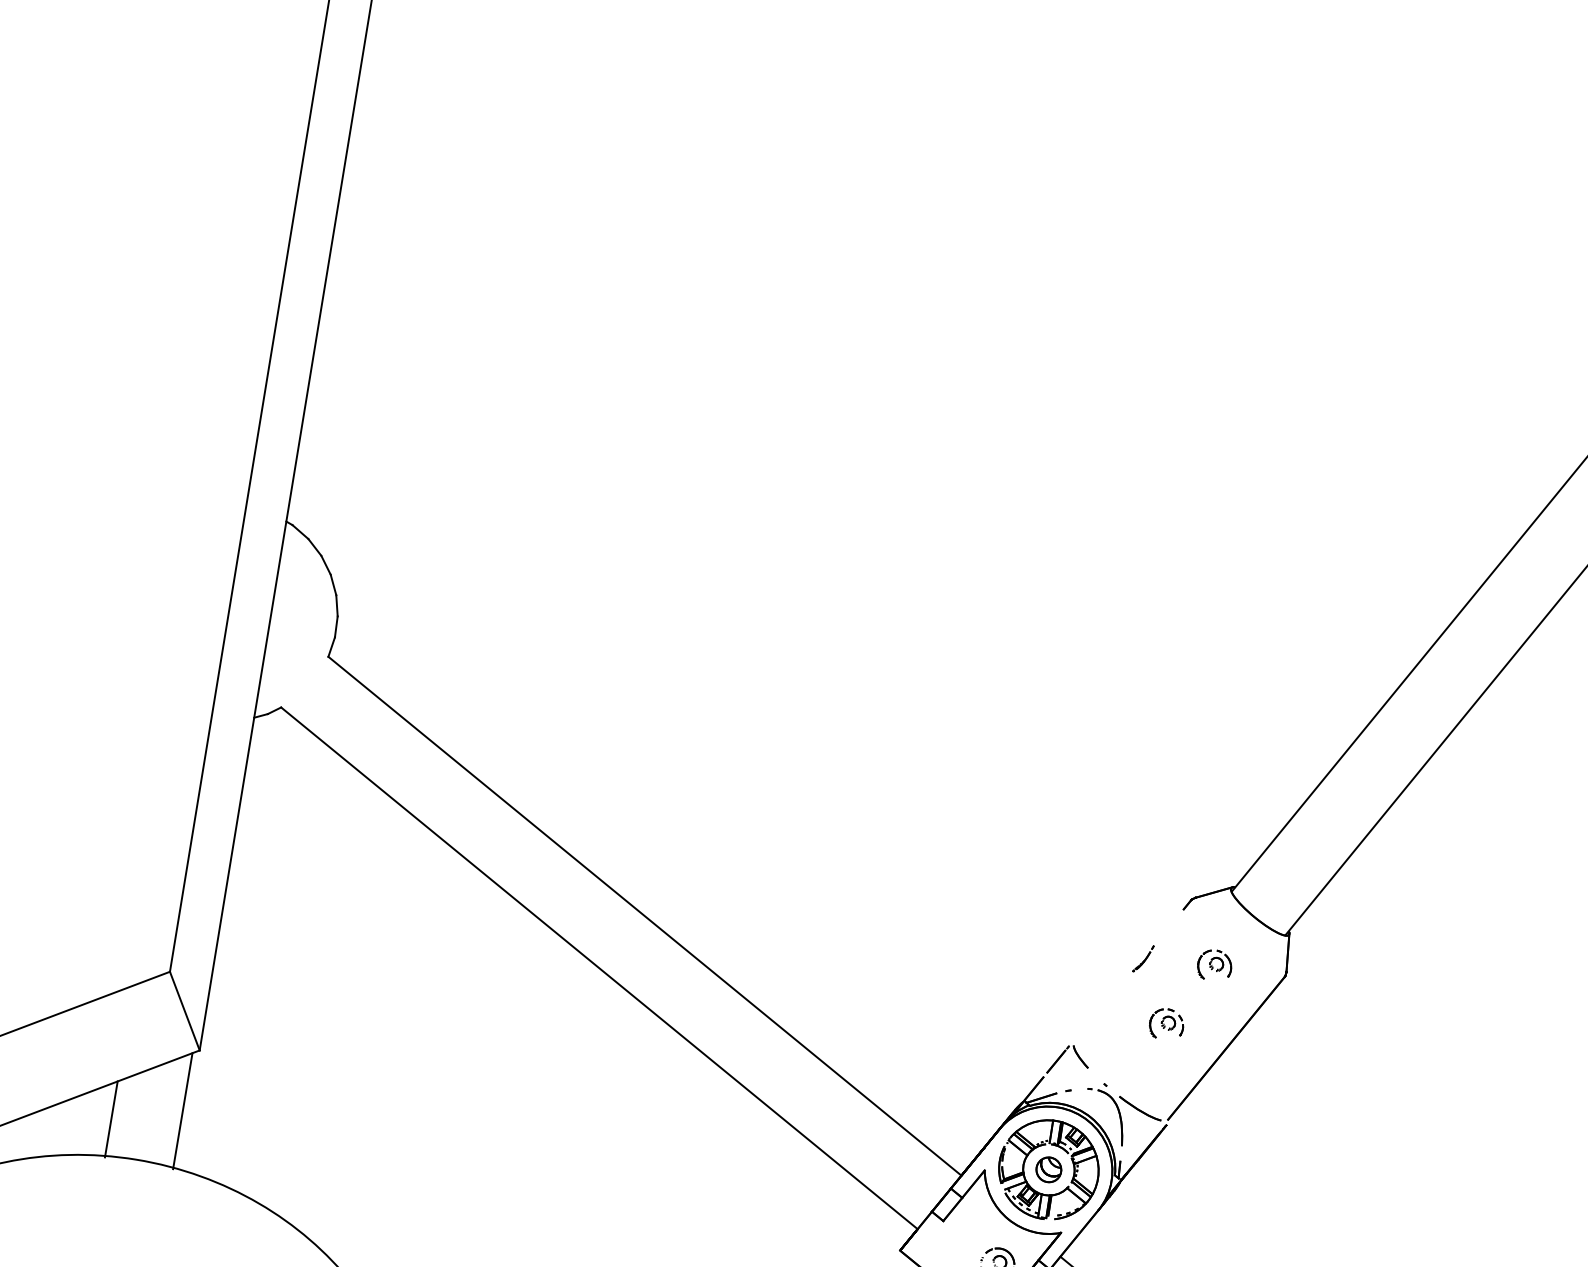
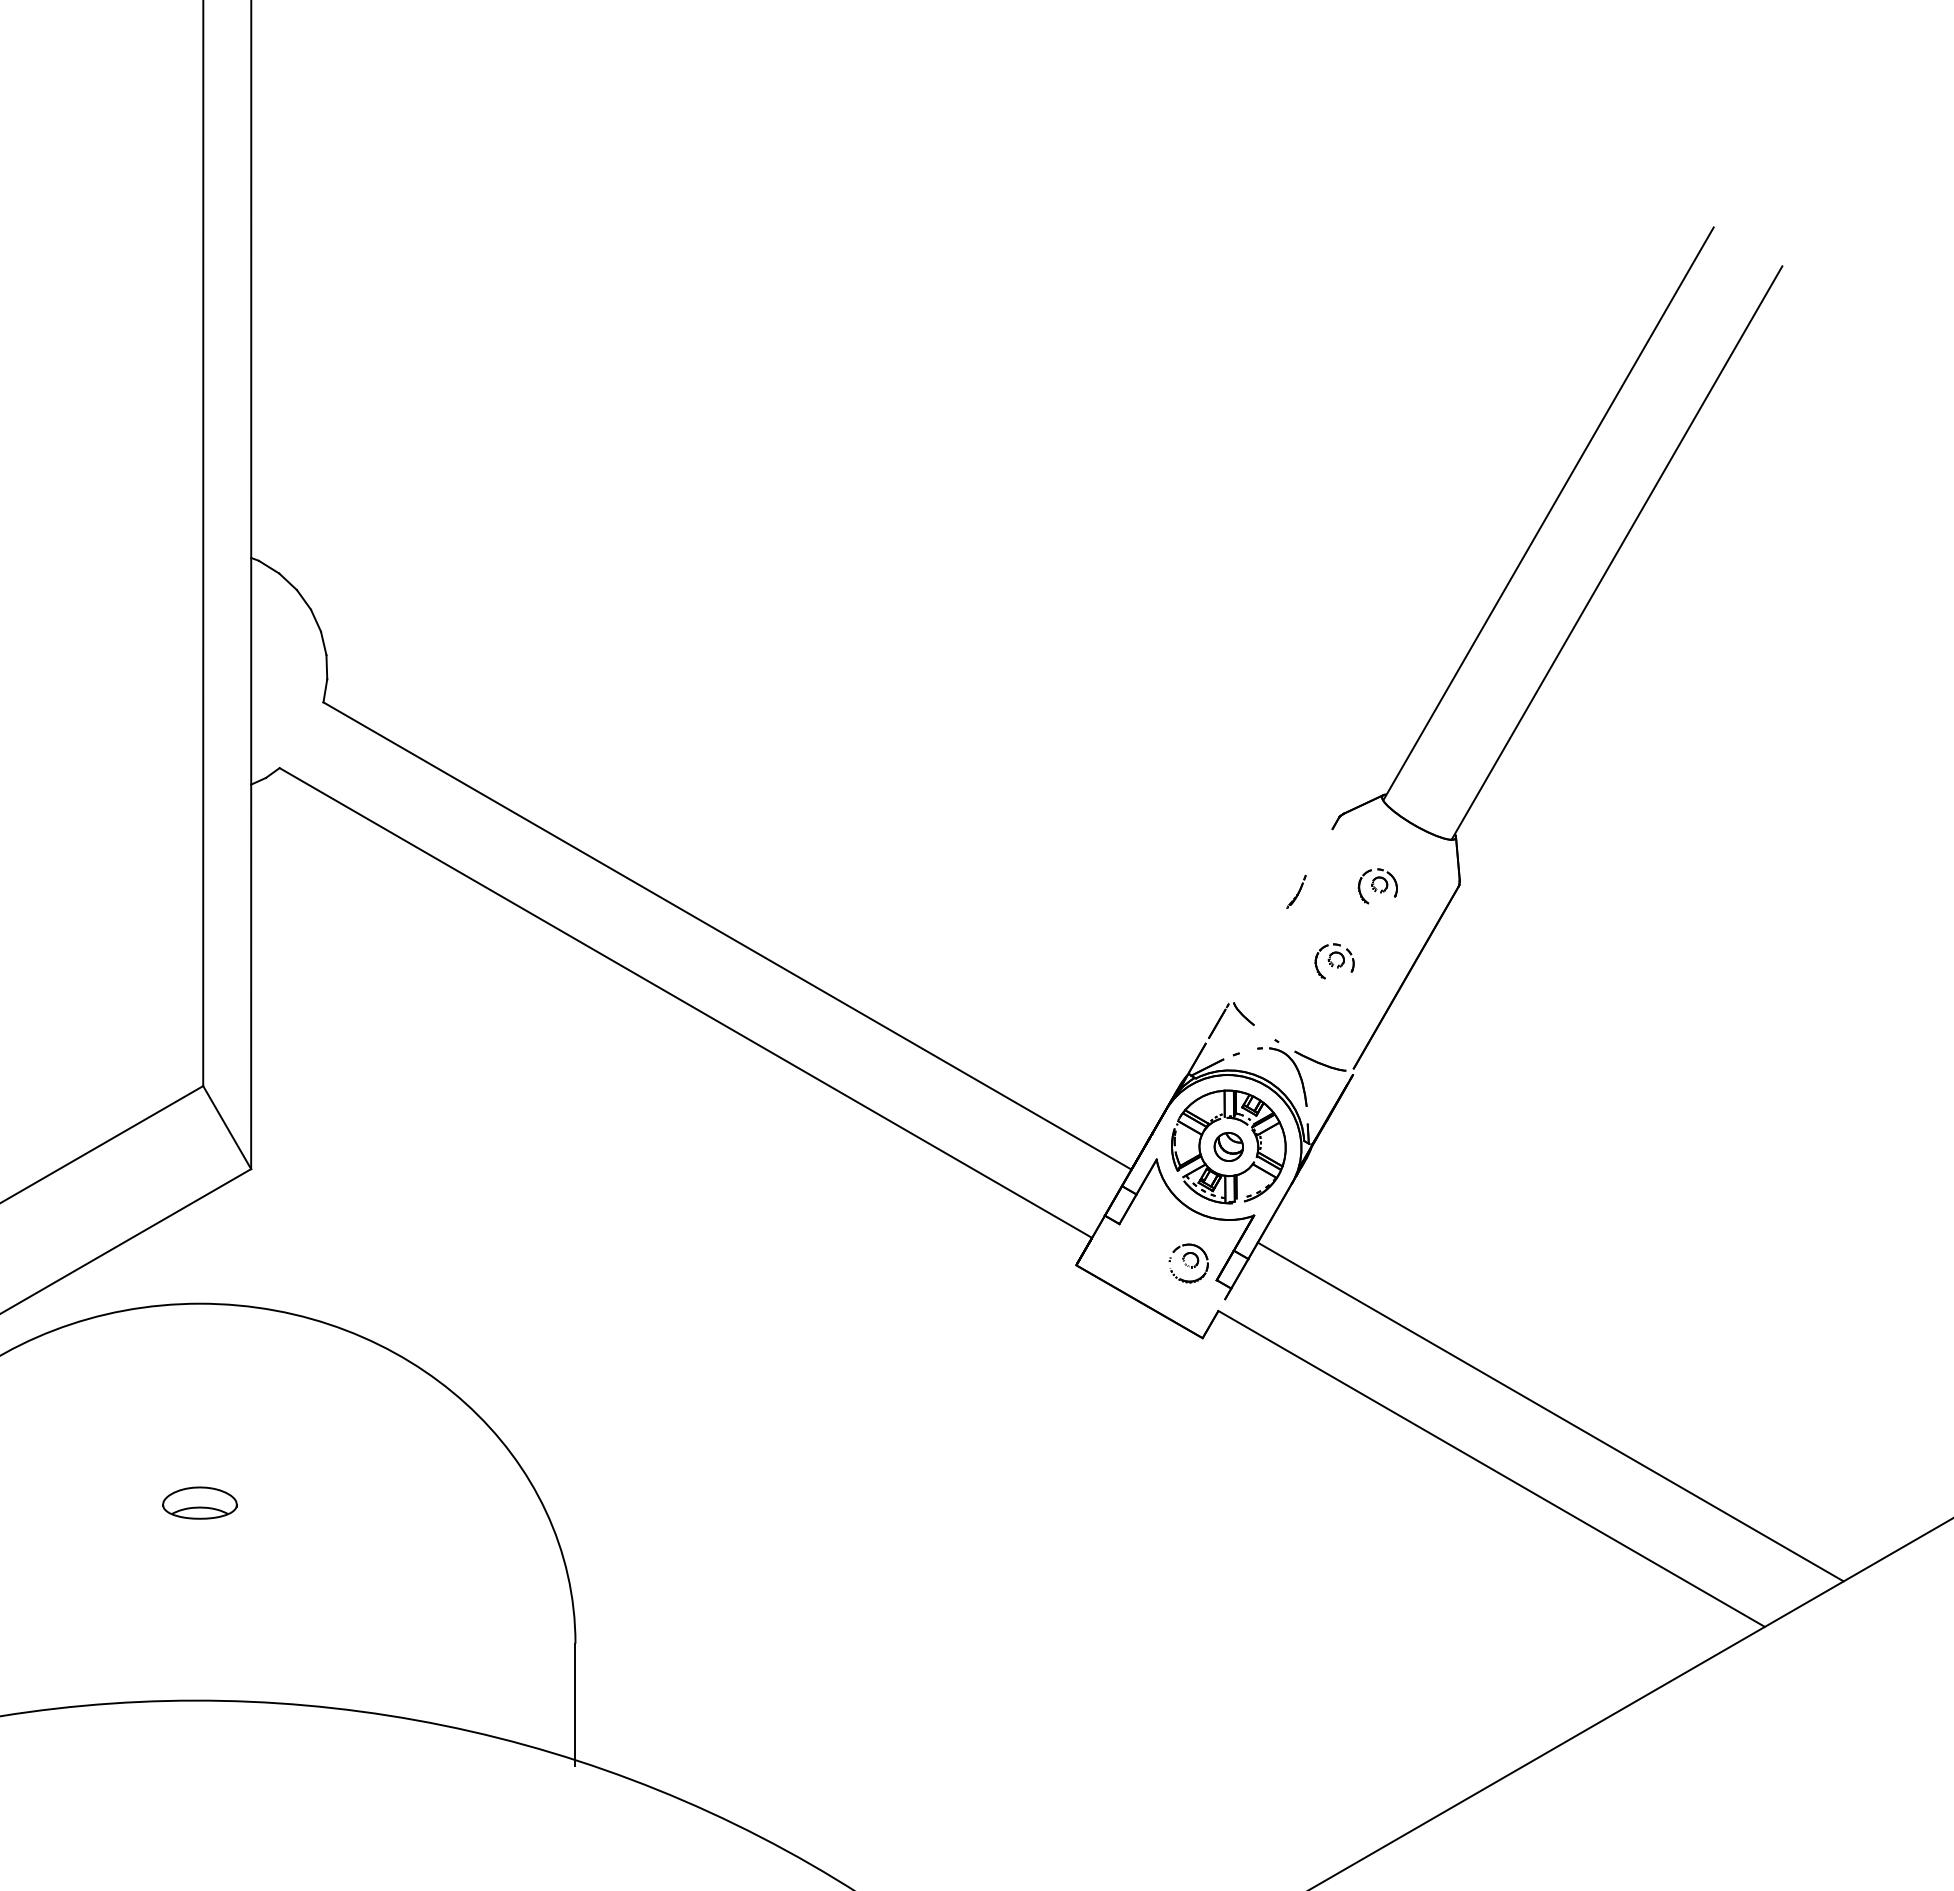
line: (182, 1111) -> (243, 1240), removed
line: (111, 1118) -> (164, 1262), removed

